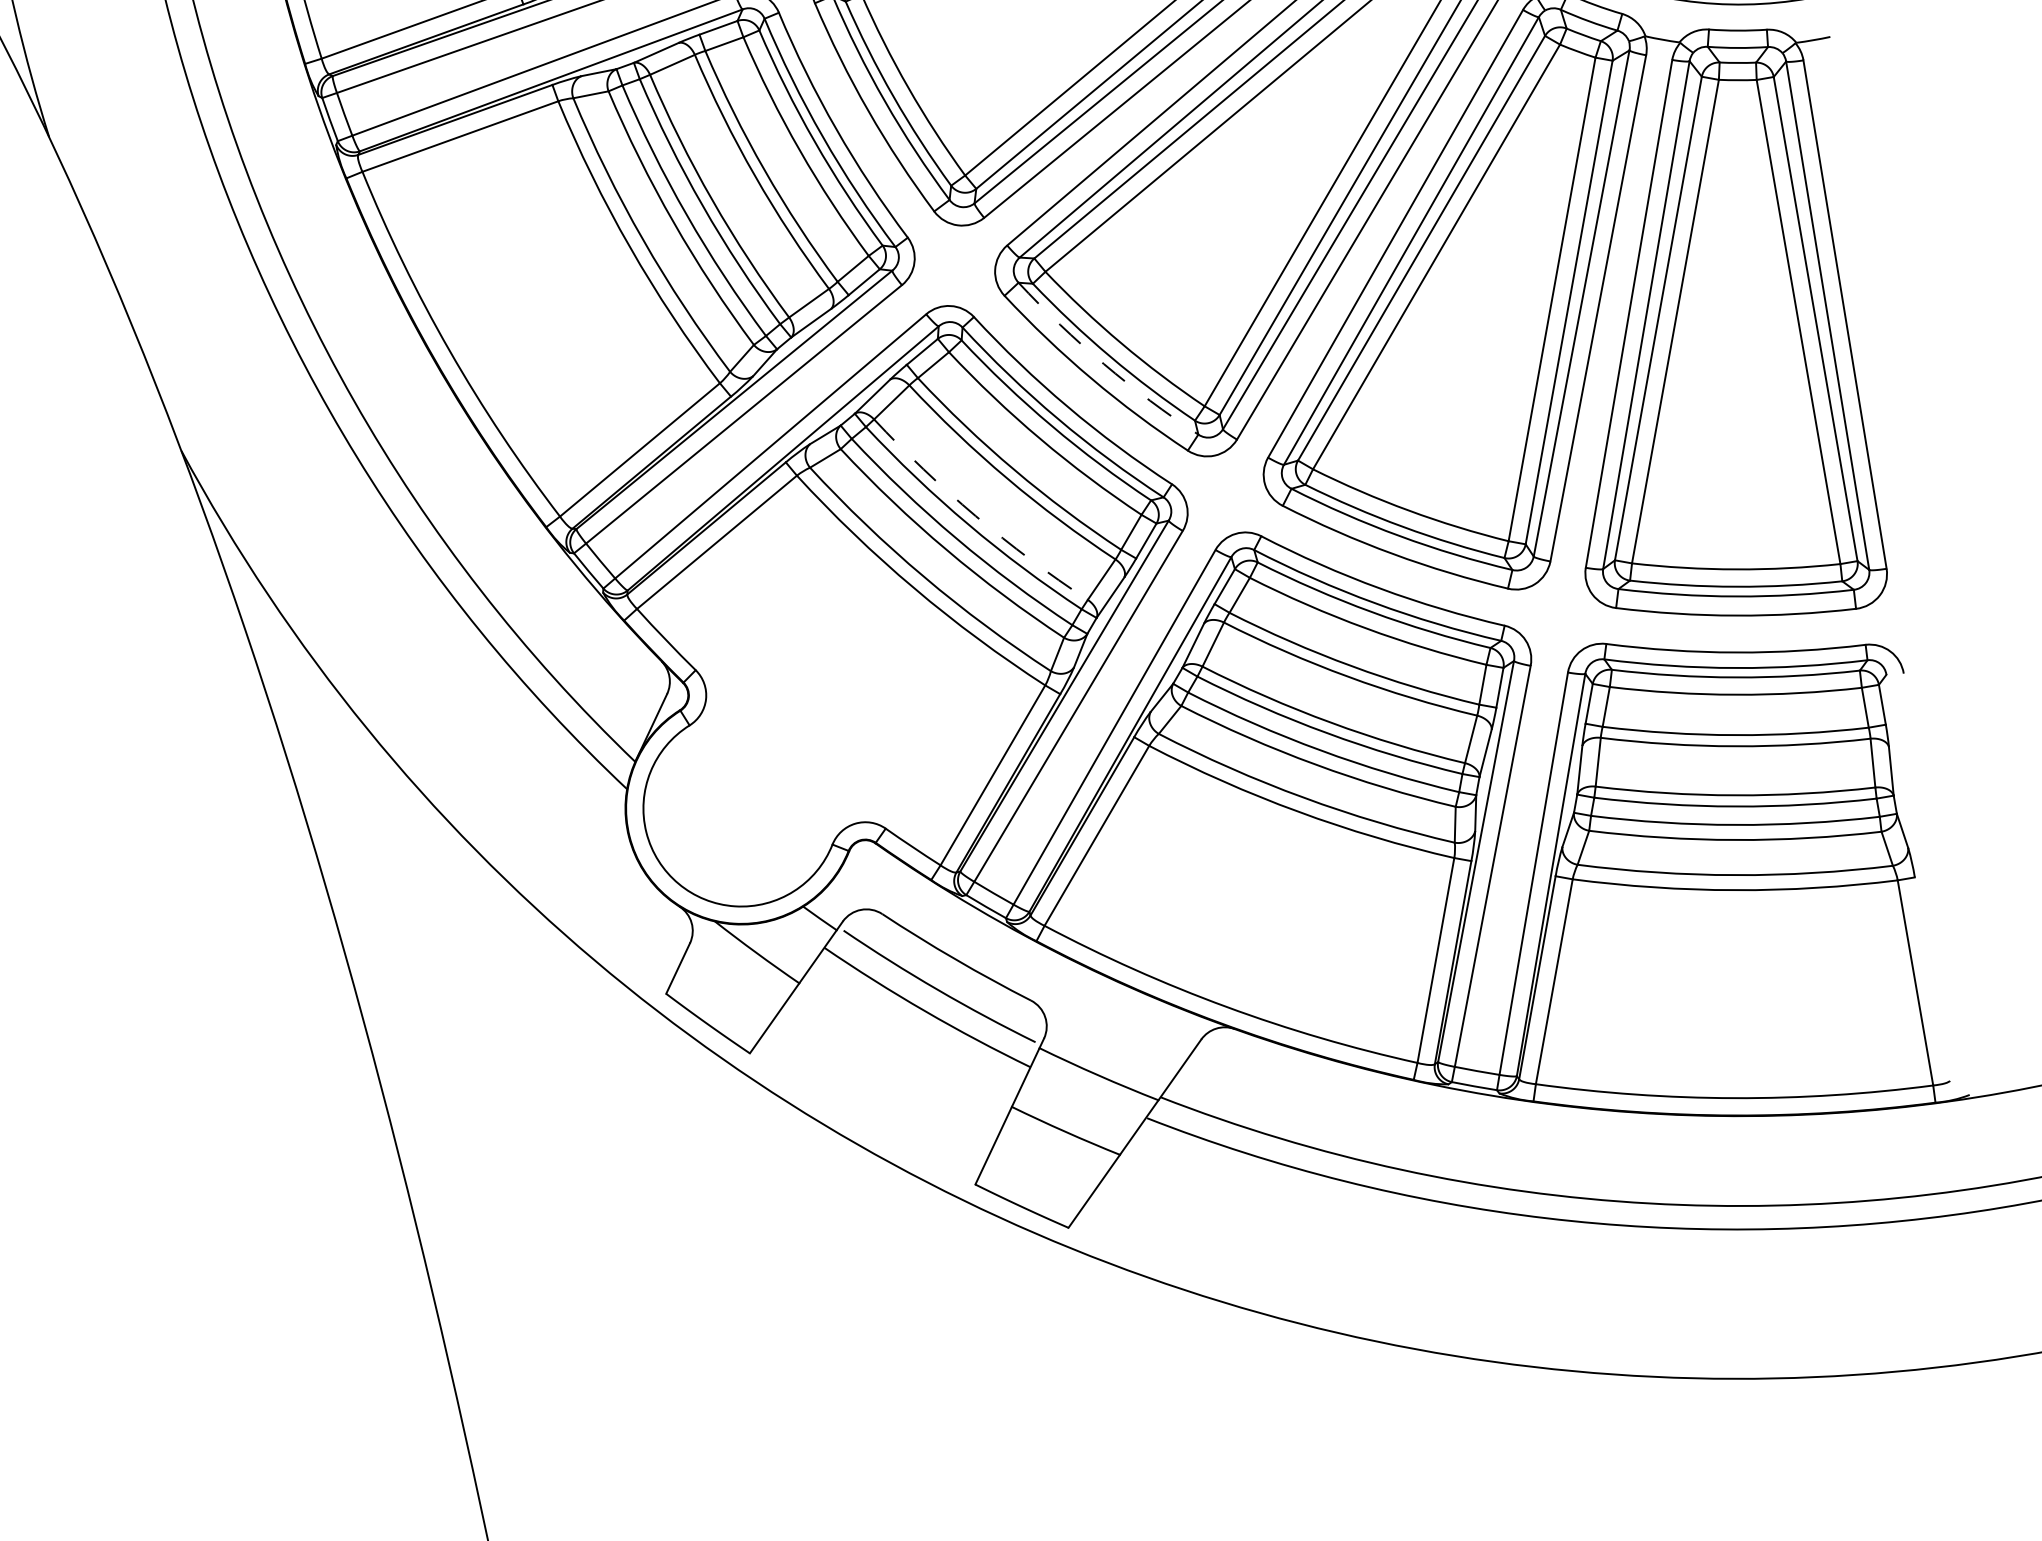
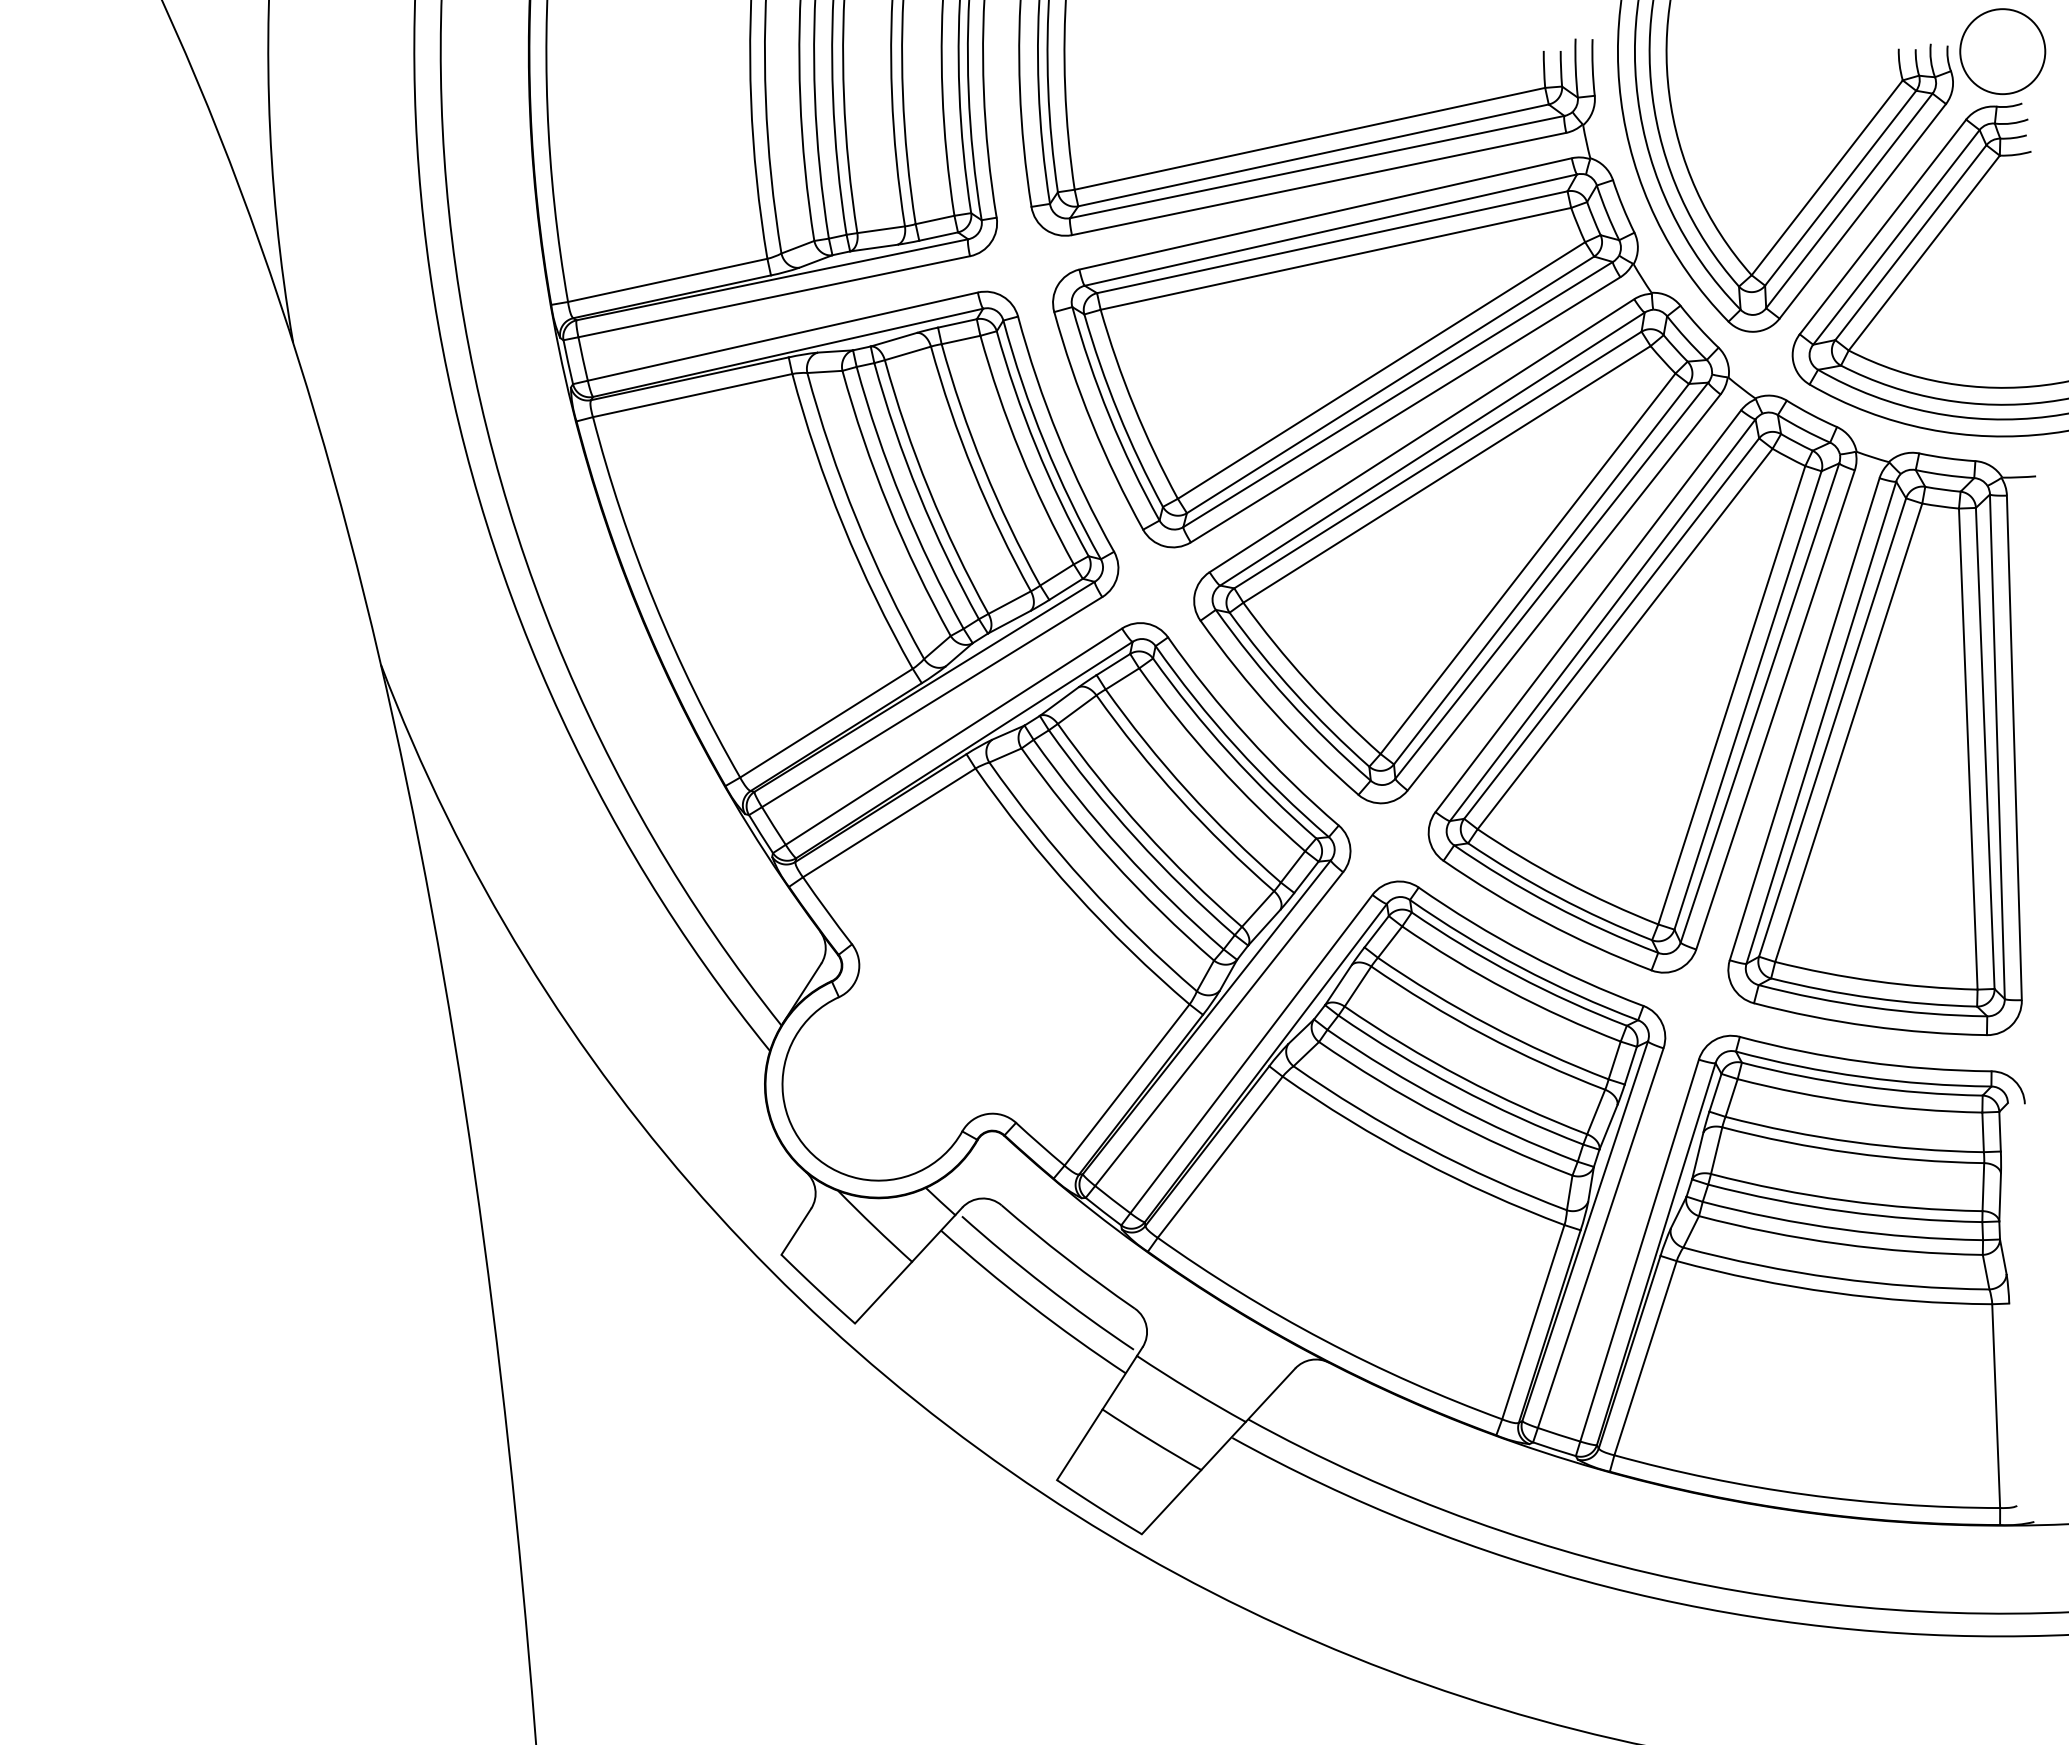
arc: (1104, 363) -> (1288, 699), dashed -> solid
arc: (975, 515) -> (1143, 830), dashed -> solid

